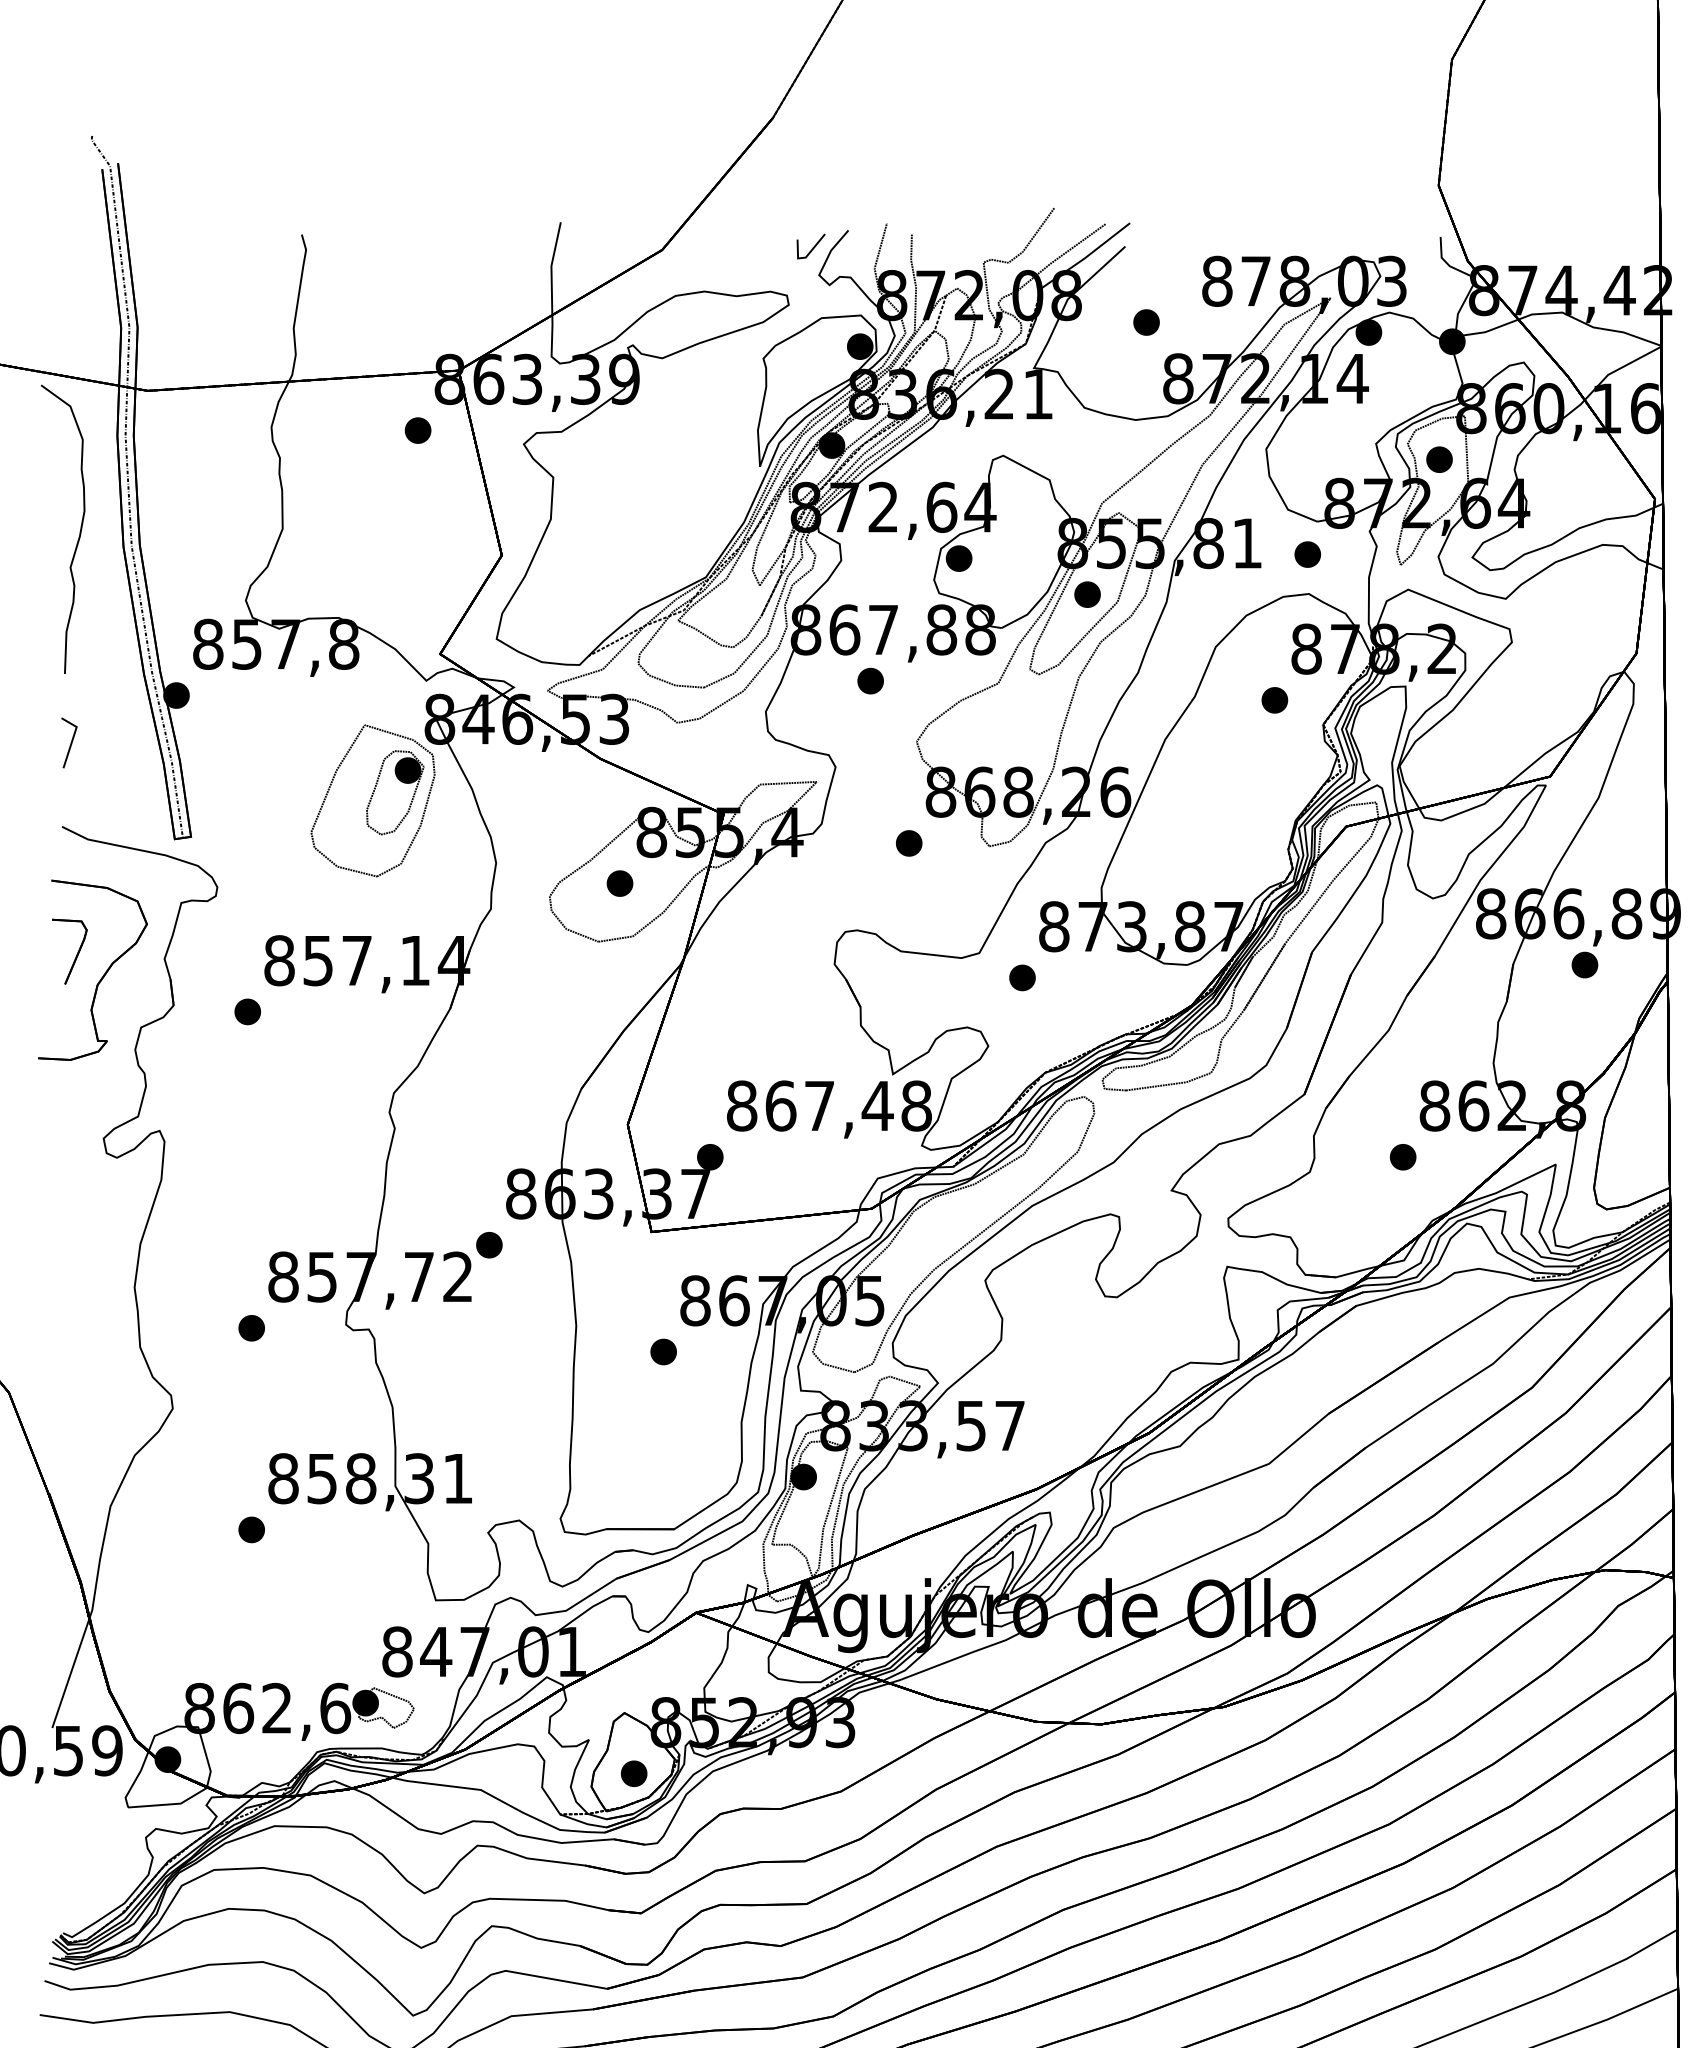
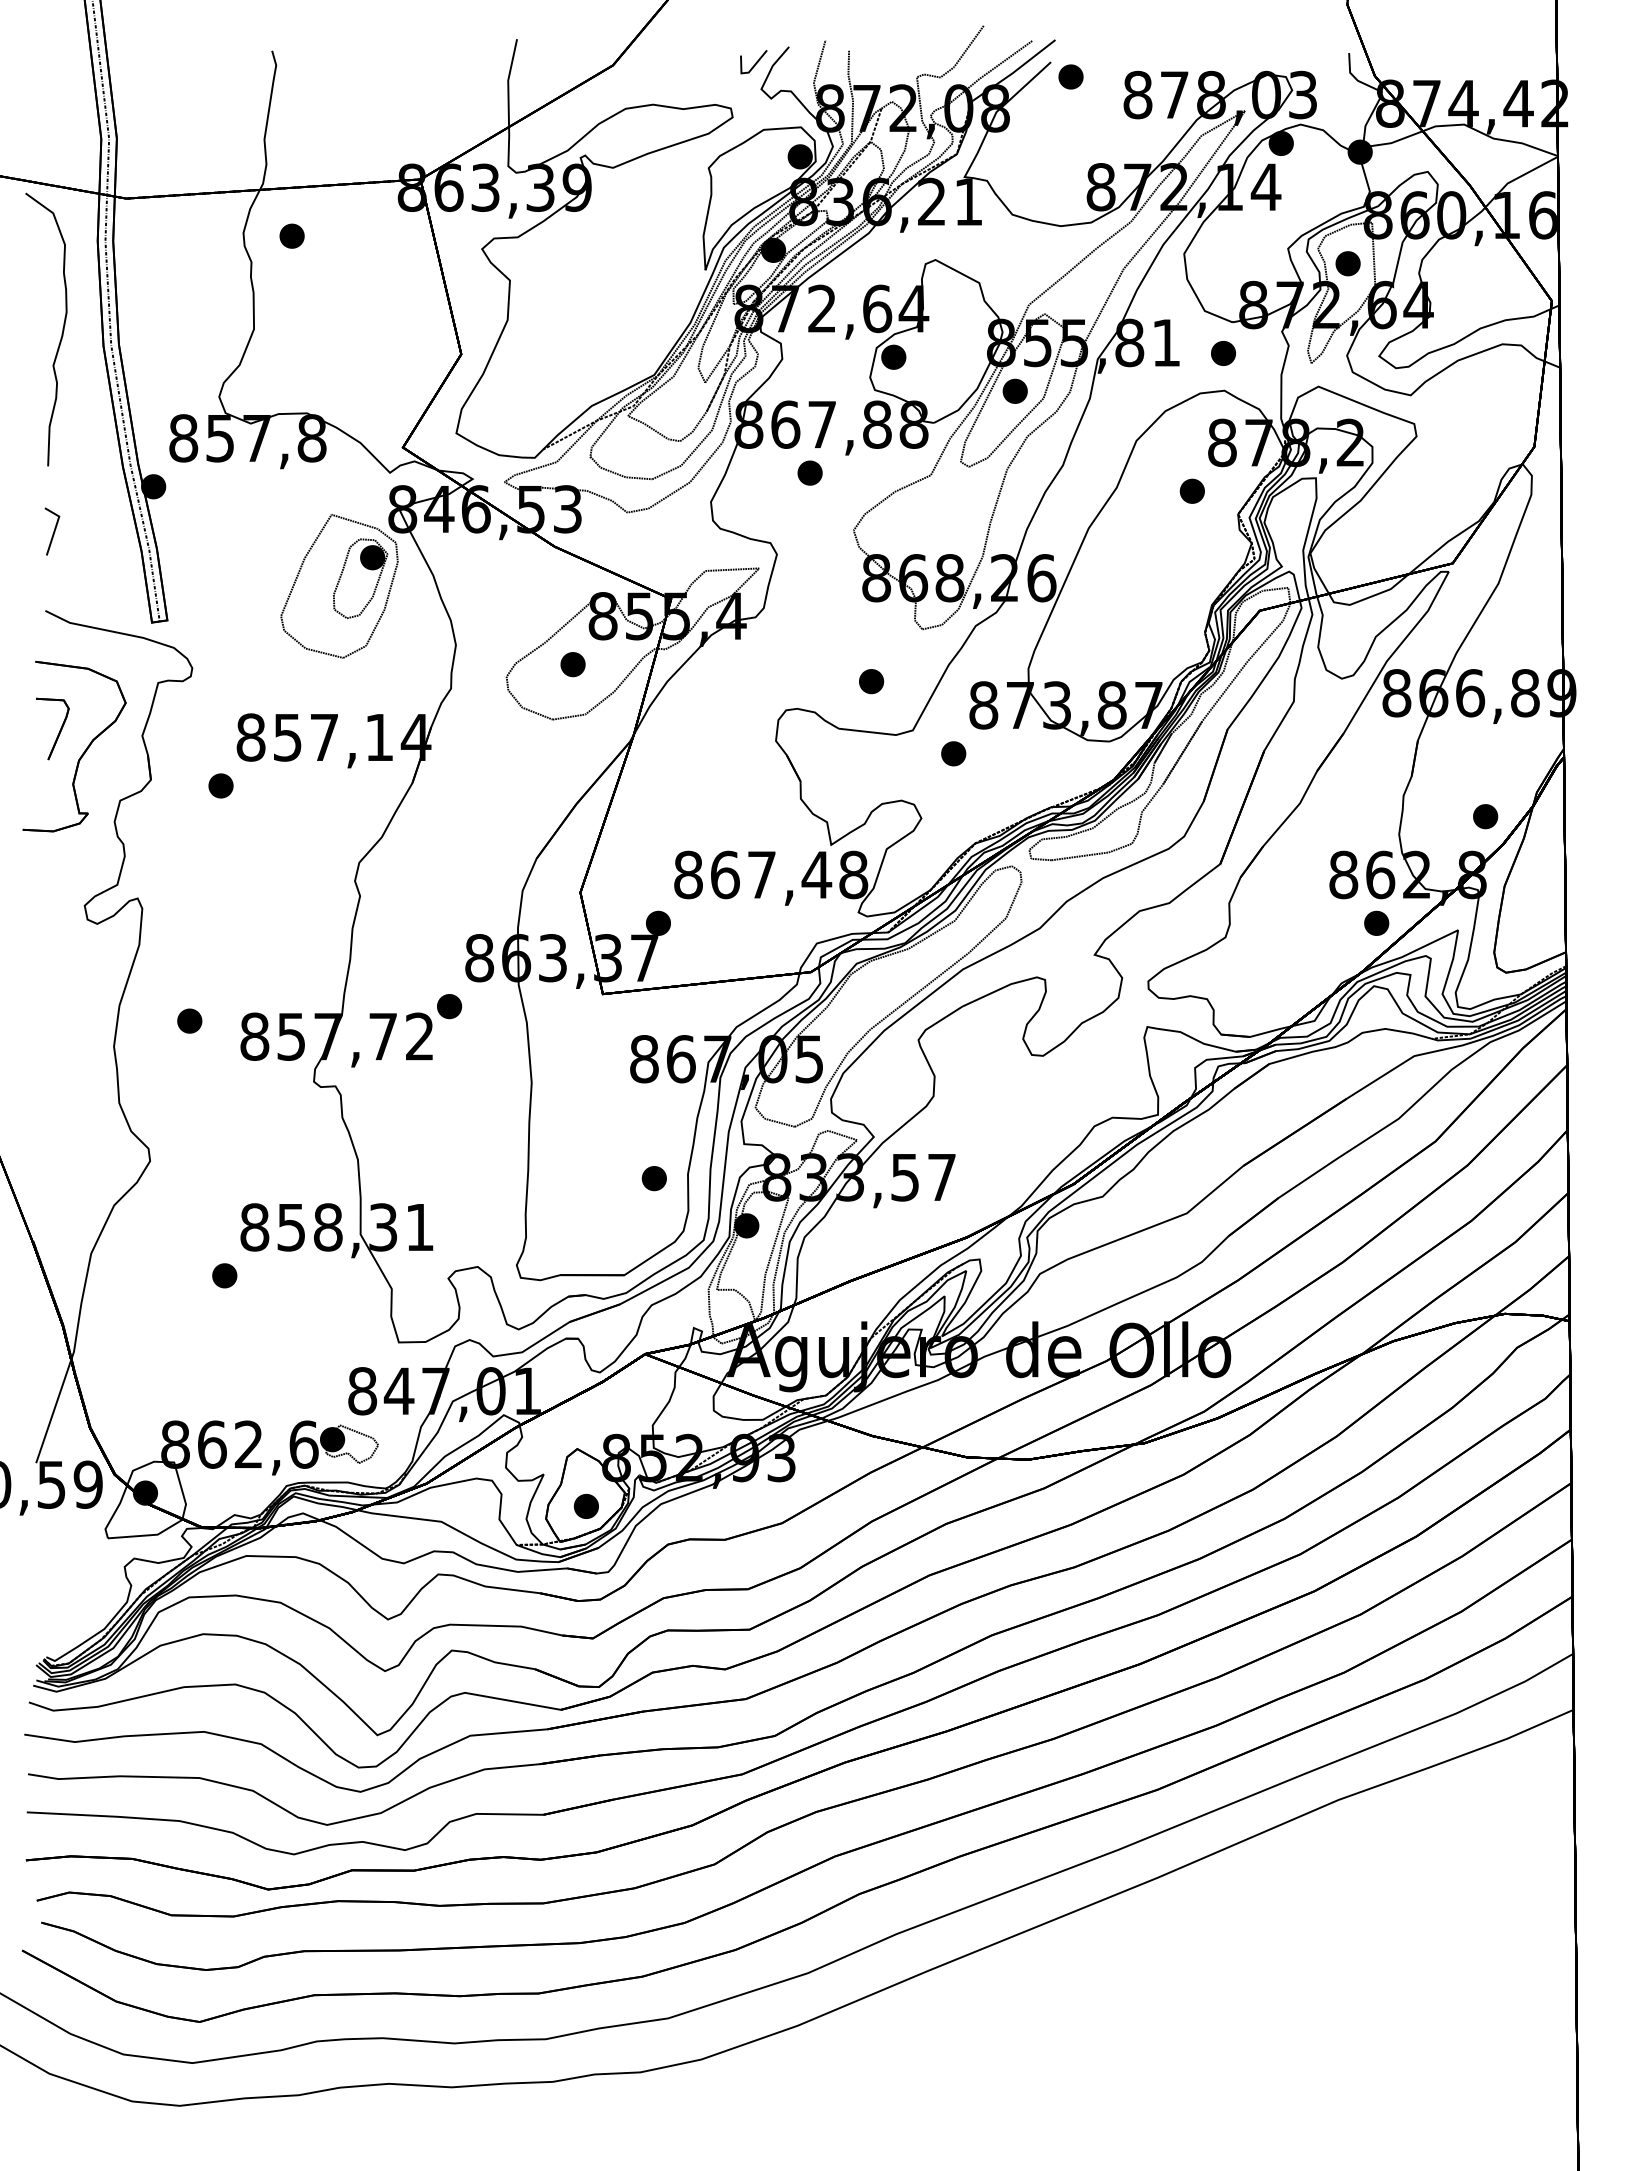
part: (1145, 322) -> (1070, 76), moved
part: (417, 429) -> (291, 235), moved
part: (909, 843) -> (871, 681), moved
part: (1584, 964) -> (1485, 816), moved
part: (1402, 1156) -> (1376, 922), moved
part: (251, 1327) -> (189, 1020), moved
part: (662, 1351) -> (653, 1178), moved

